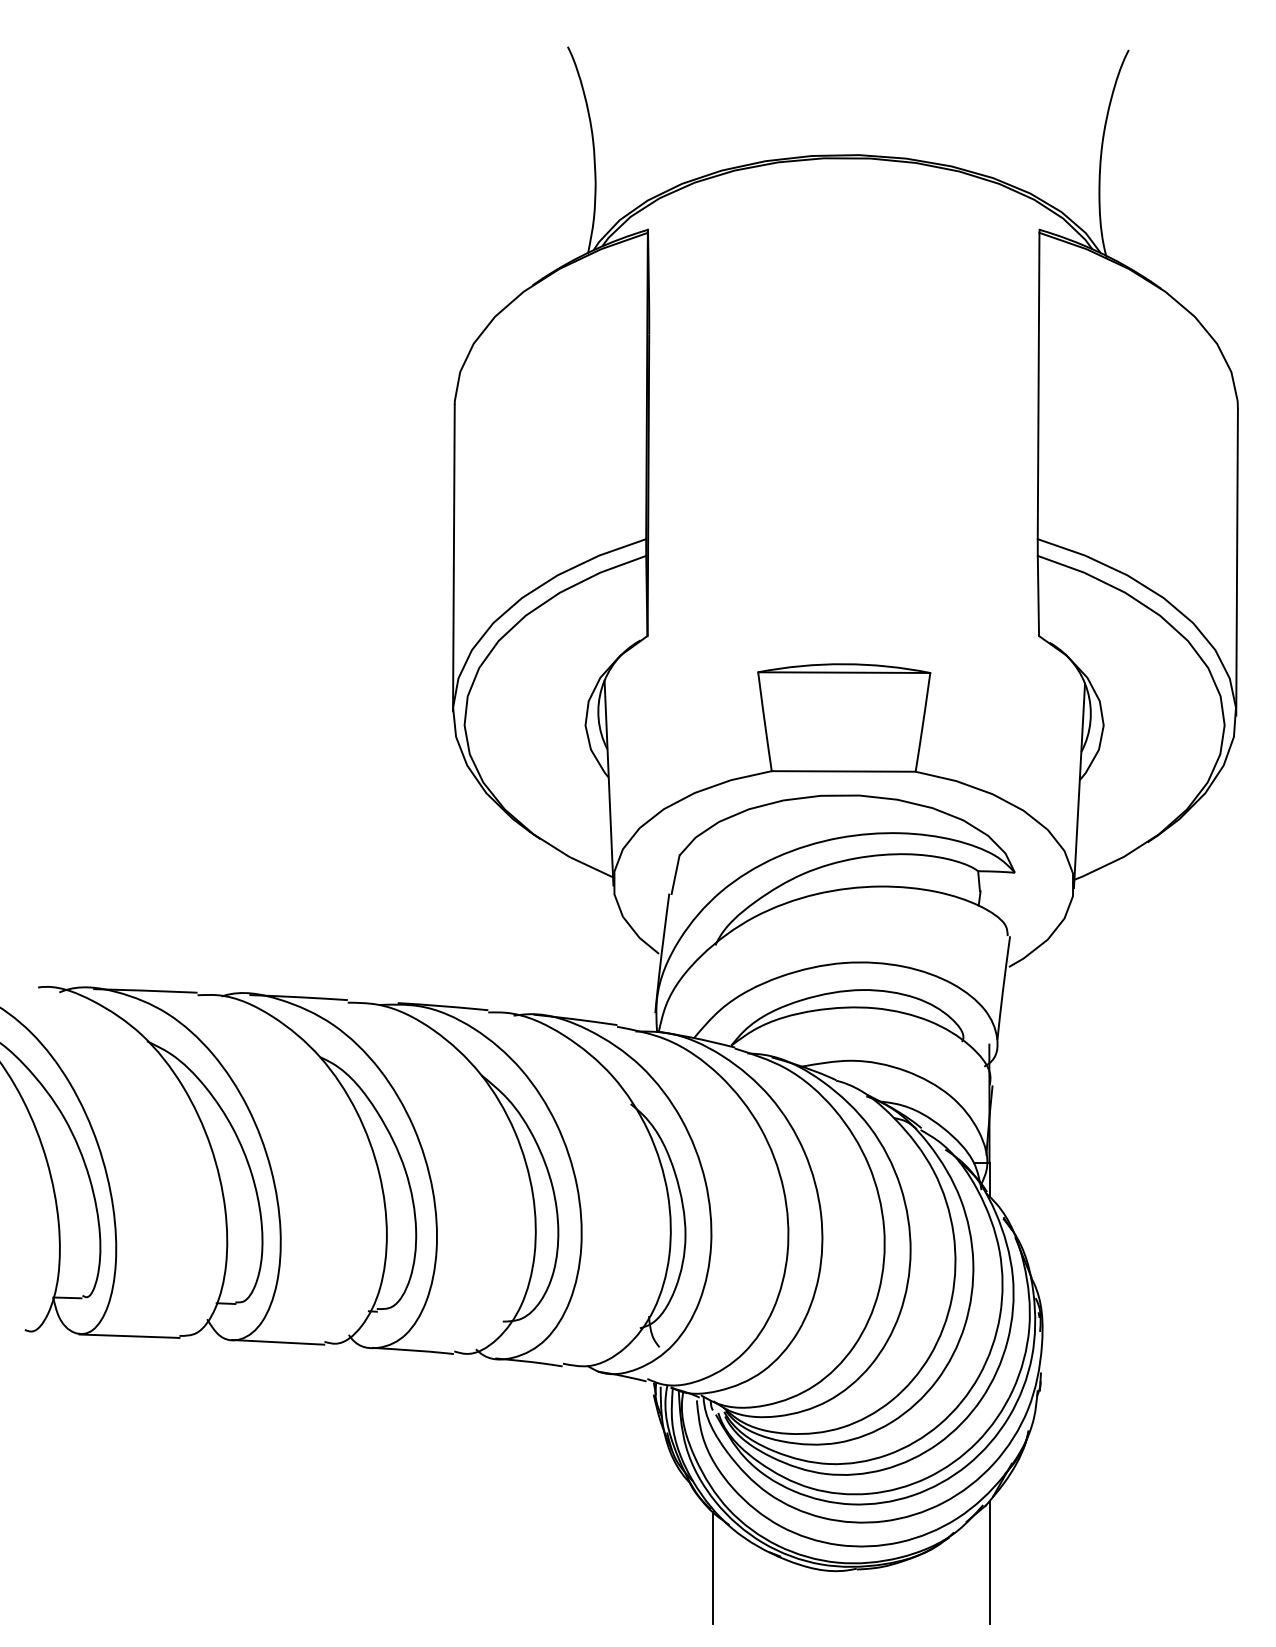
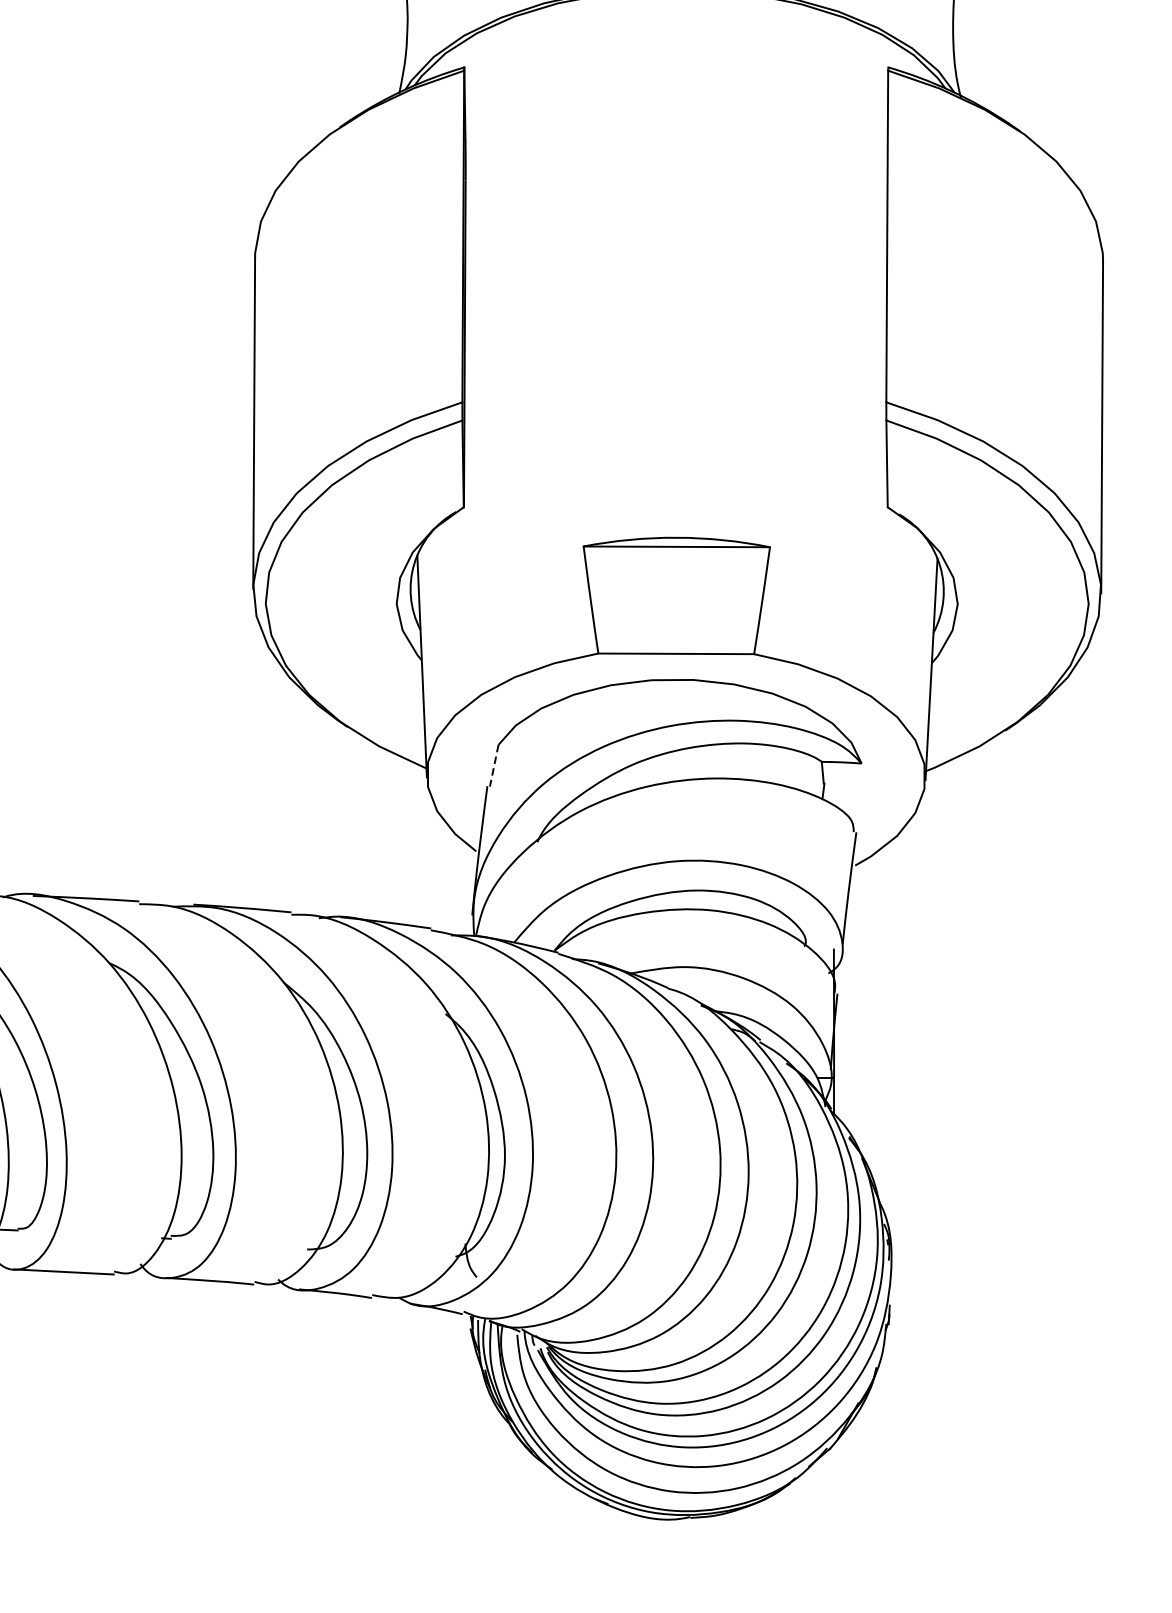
line: (675, 874) -> (494, 765), solid -> dashed
line: (989, 1562) -> (834, 1510), removed
line: (713, 1567) -> (535, 1515), removed

